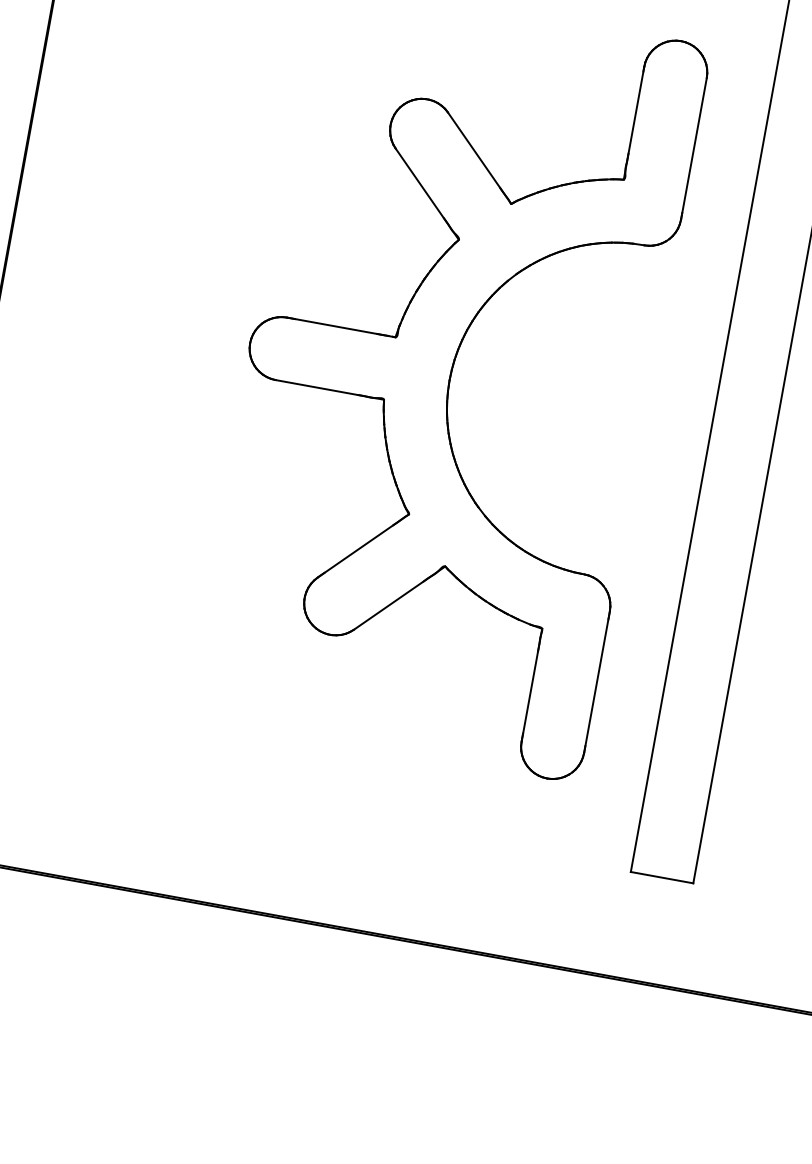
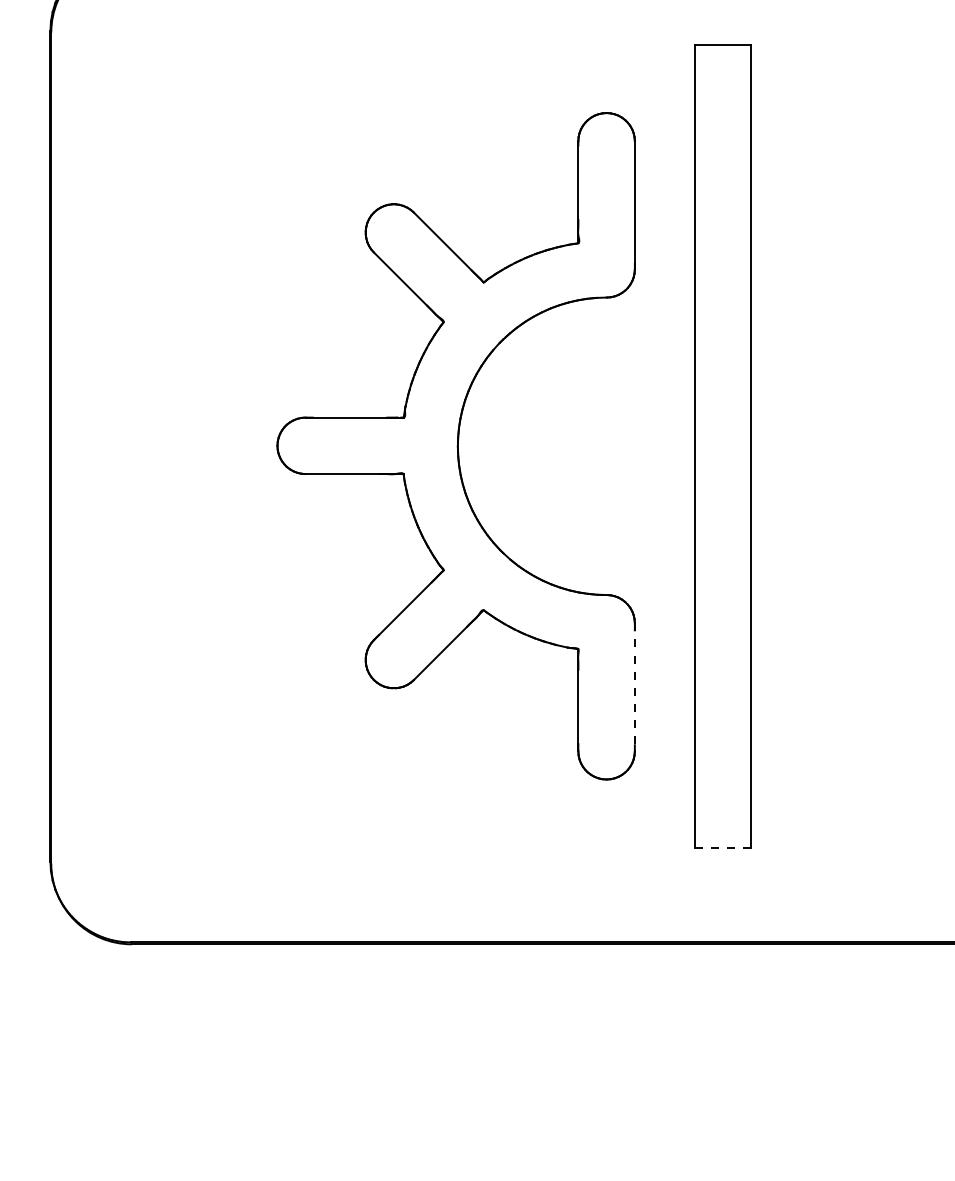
line: (596, 682) -> (634, 687), solid -> dashed
line: (662, 878) -> (723, 848), solid -> dashed

